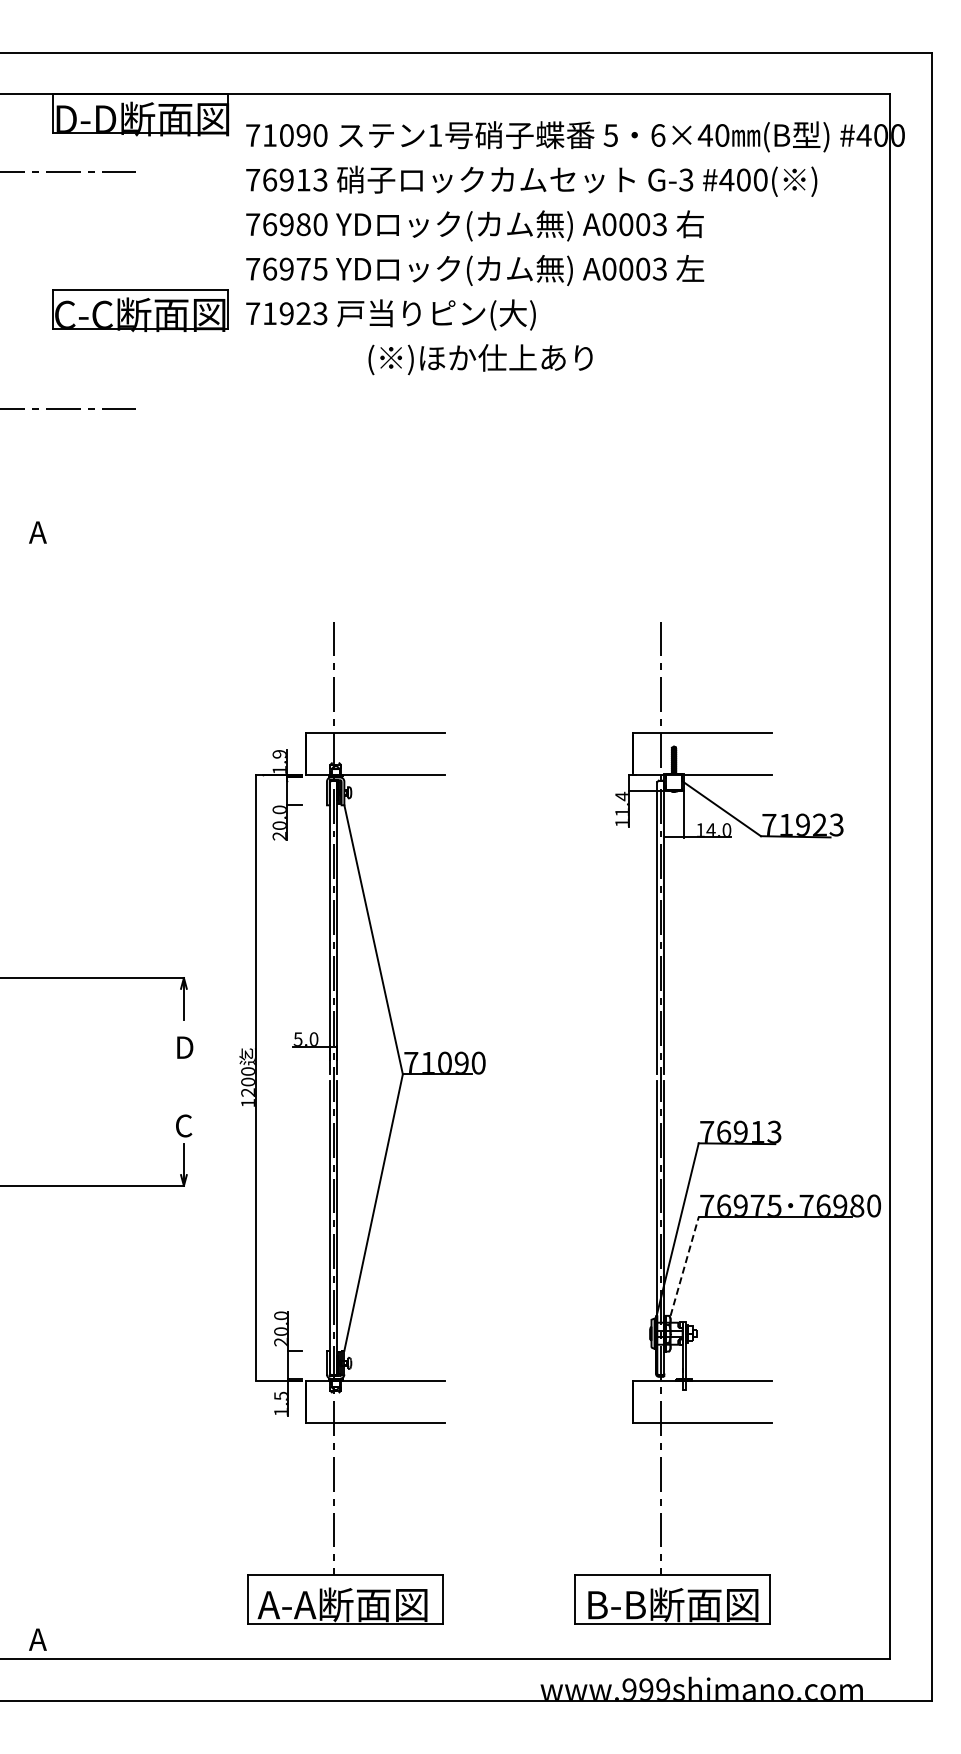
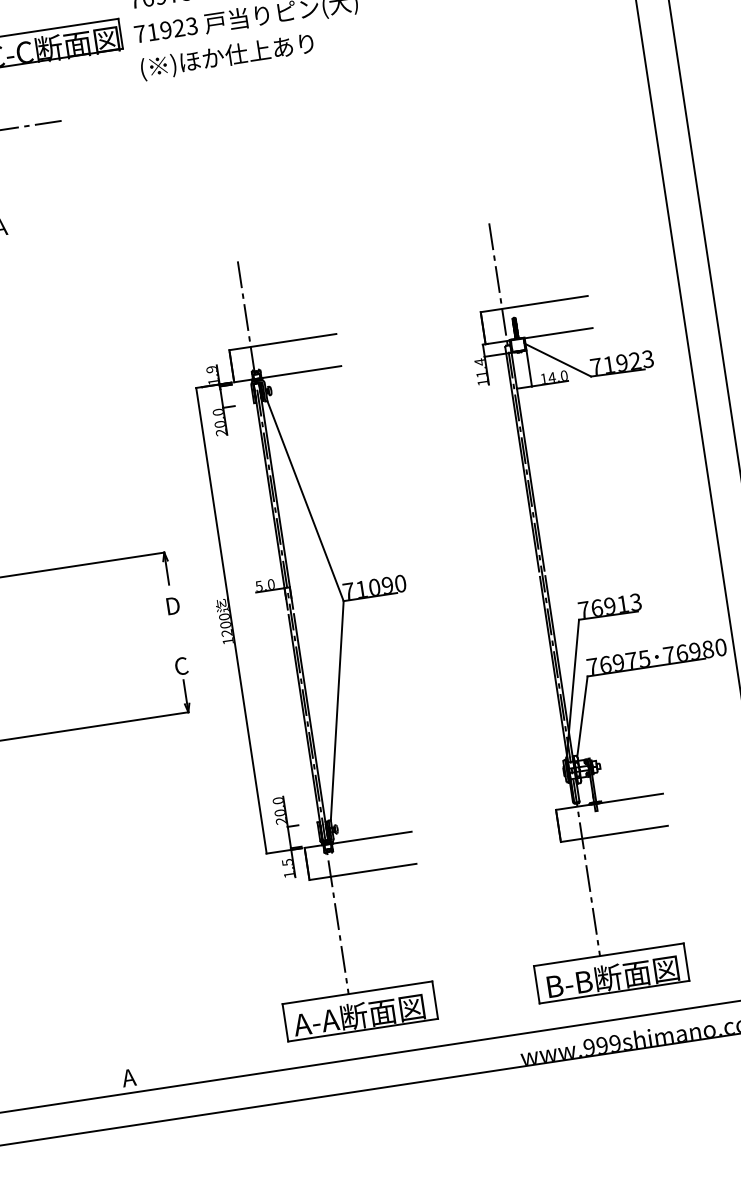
text: (480, 359) -> (227, 56), moved
line: (684, 1266) -> (582, 716), dashed -> solid

